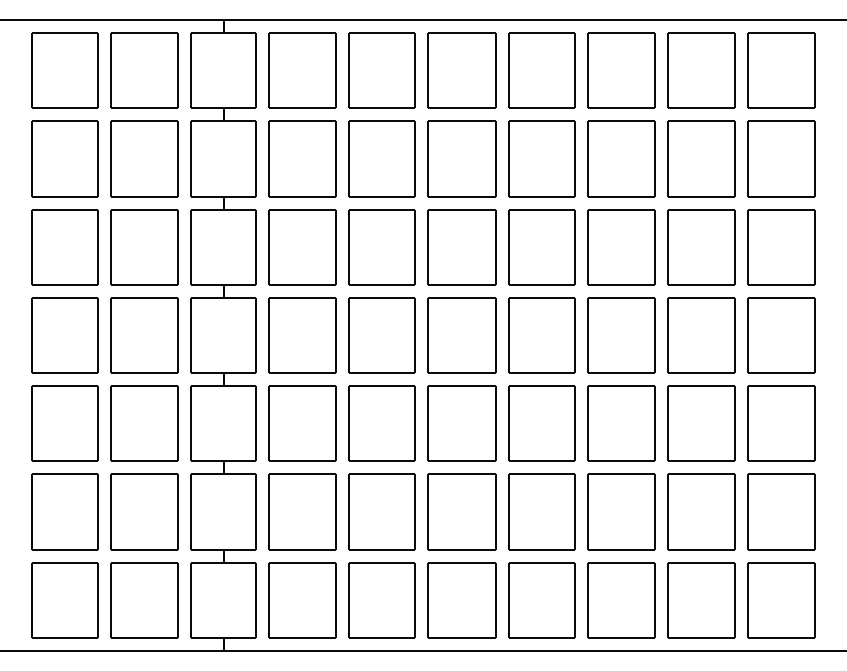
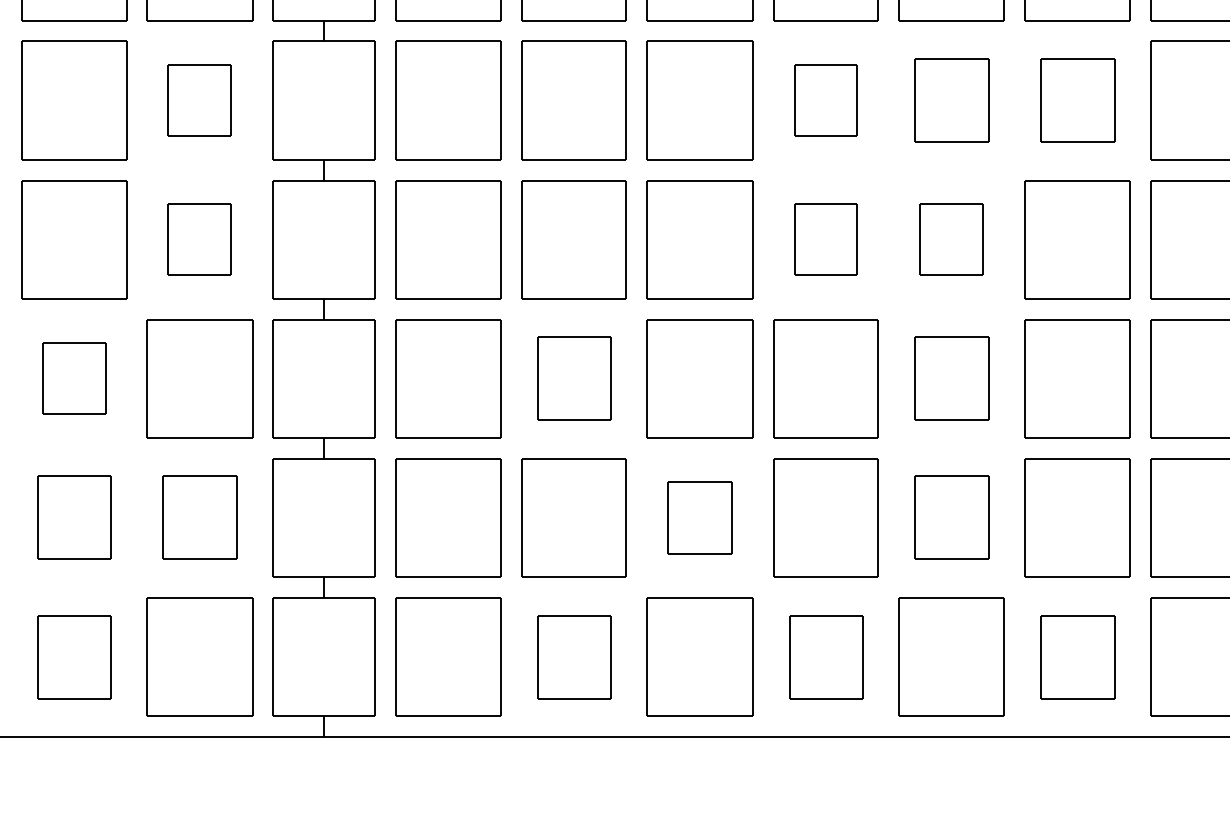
part: (144, 247) -> (199, 101), size x0.6
part: (541, 247) -> (825, 101), size x0.6
part: (621, 247) -> (951, 101), size x0.7
part: (701, 247) -> (1077, 101), size x0.7
part: (144, 335) -> (199, 239), size x0.6
part: (541, 335) -> (825, 239), size x0.6
part: (621, 335) -> (951, 239), size x0.6
part: (64, 423) -> (73, 378), size x0.6
part: (381, 423) -> (573, 378), size x0.7
part: (621, 423) -> (951, 378), size x0.7
part: (64, 511) -> (73, 517), size x0.7
part: (144, 511) -> (199, 517), size x0.7
part: (461, 511) -> (699, 517), size x0.6
part: (621, 511) -> (951, 517), size x0.7
part: (64, 600) -> (73, 657), size x0.7
part: (381, 600) -> (573, 657), size x0.7
part: (541, 600) -> (825, 657), size x0.7
part: (701, 600) -> (1077, 657), size x0.7

